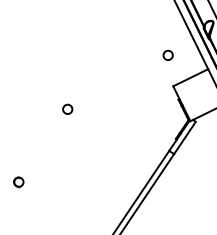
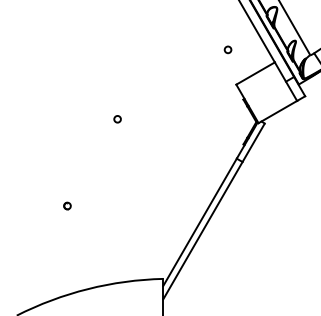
circle: (167, 55) -> (227, 49), size x0.62
circle: (67, 109) -> (117, 119), size x0.62
part: (18, 181) -> (67, 205), size x0.62

